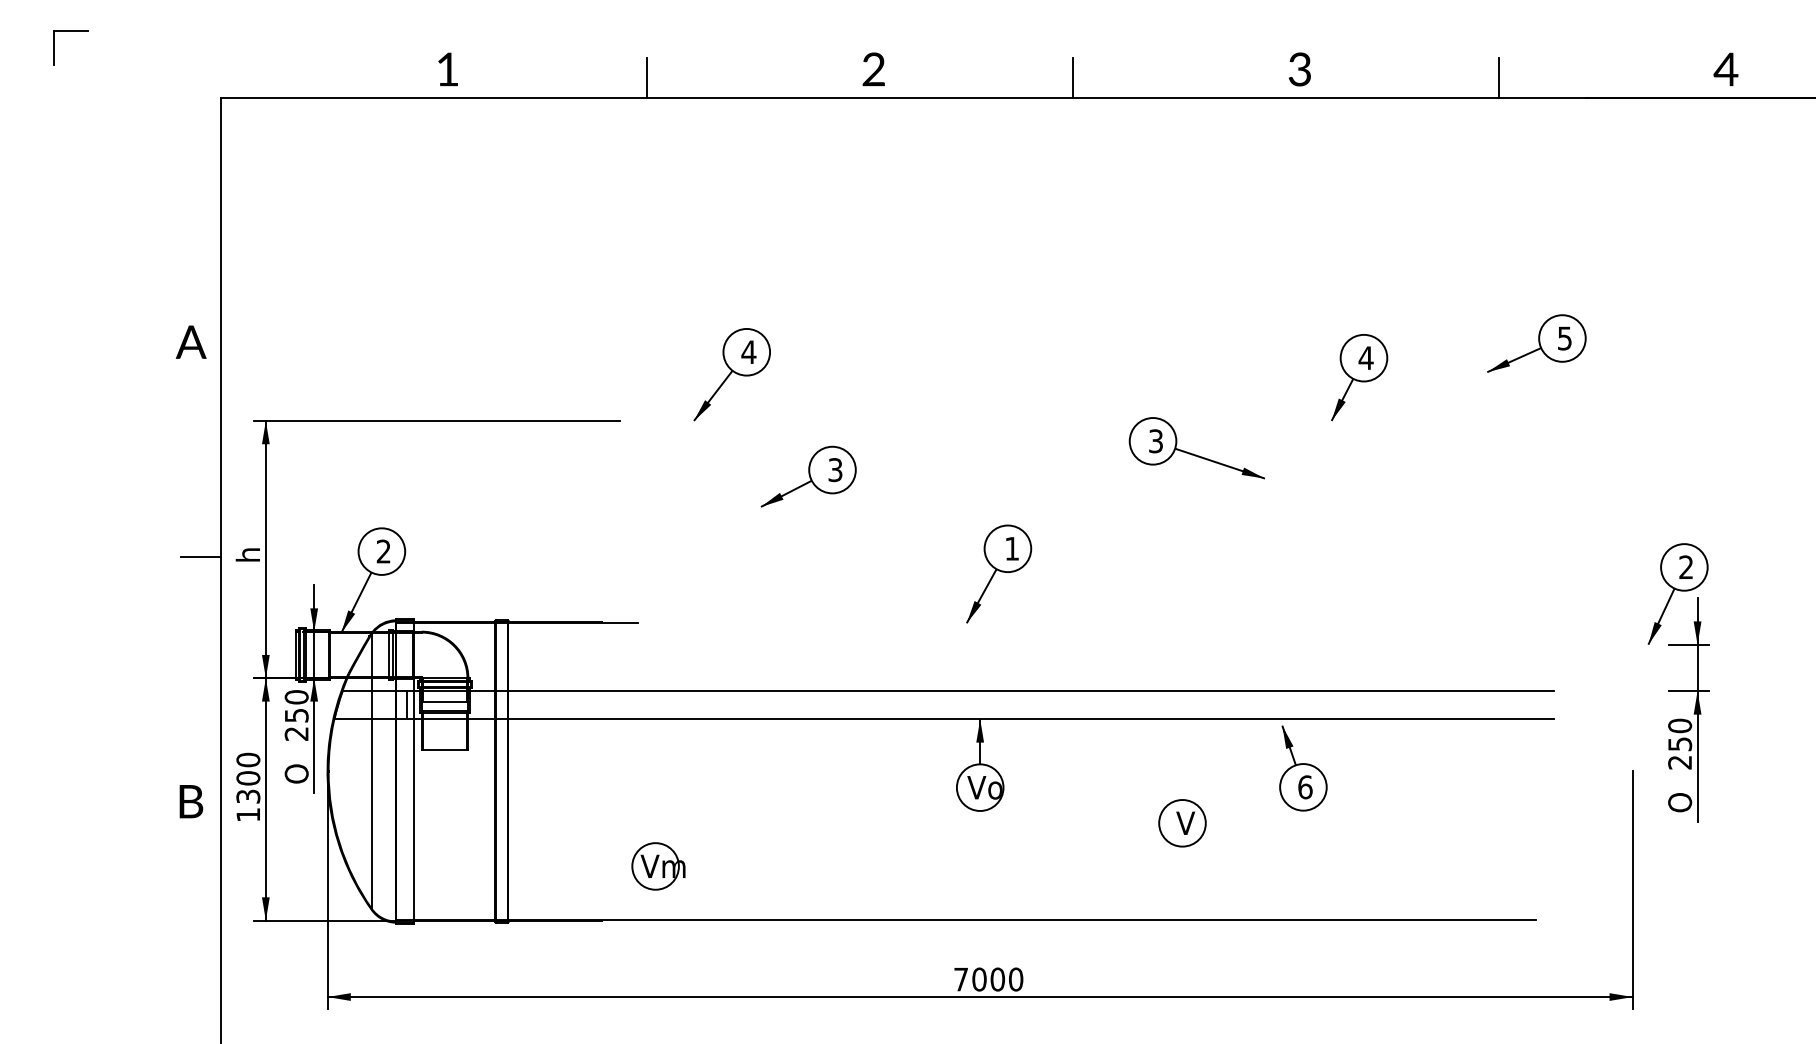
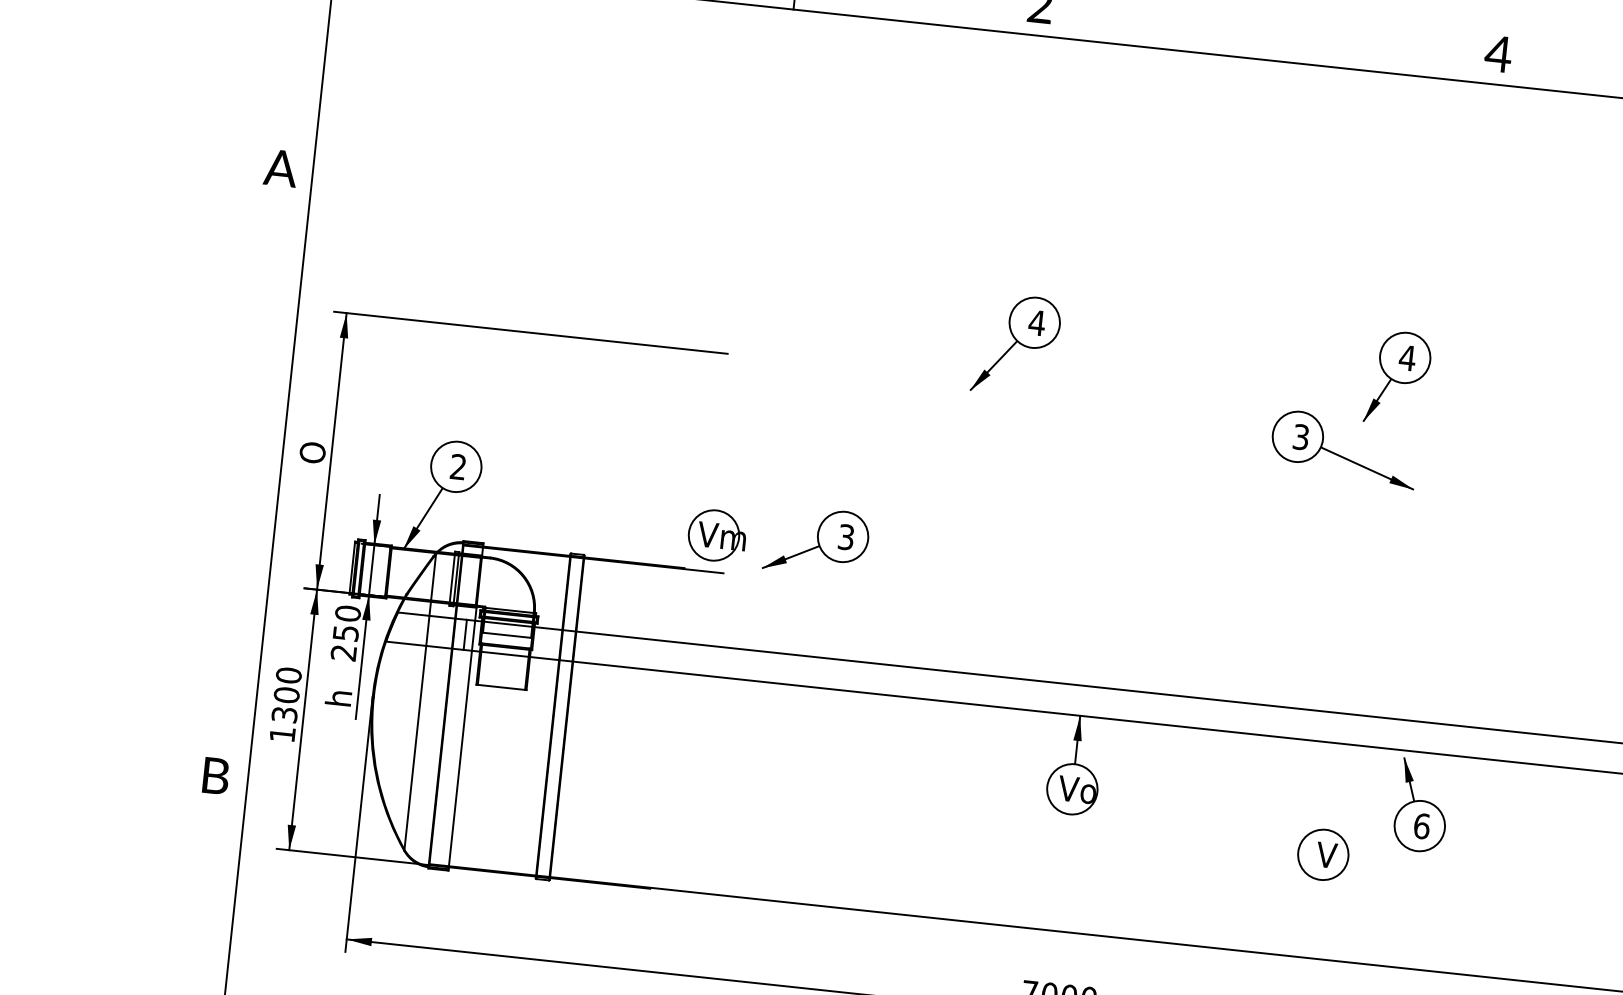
text: (1299, 69) -> (1498, 54), 3 -> 4
line: (1073, 77) -> (1254, 36), removed
text: (190, 341) -> (280, 167), moved
part: (731, 374) -> (1015, 344), moved
part: (1359, 377) -> (1398, 378), moved
part: (808, 476) -> (816, 541), moved
text: (247, 552) -> (311, 452), h -> O
line: (200, 557) -> (260, 452), removed
part: (999, 573) -> (1117, 561), removed
text: (296, 773) -> (339, 695), O -> h
text: (191, 801) -> (216, 775), moved
part: (1182, 823) -> (1323, 855), moved
part: (658, 866) -> (717, 535), moved

